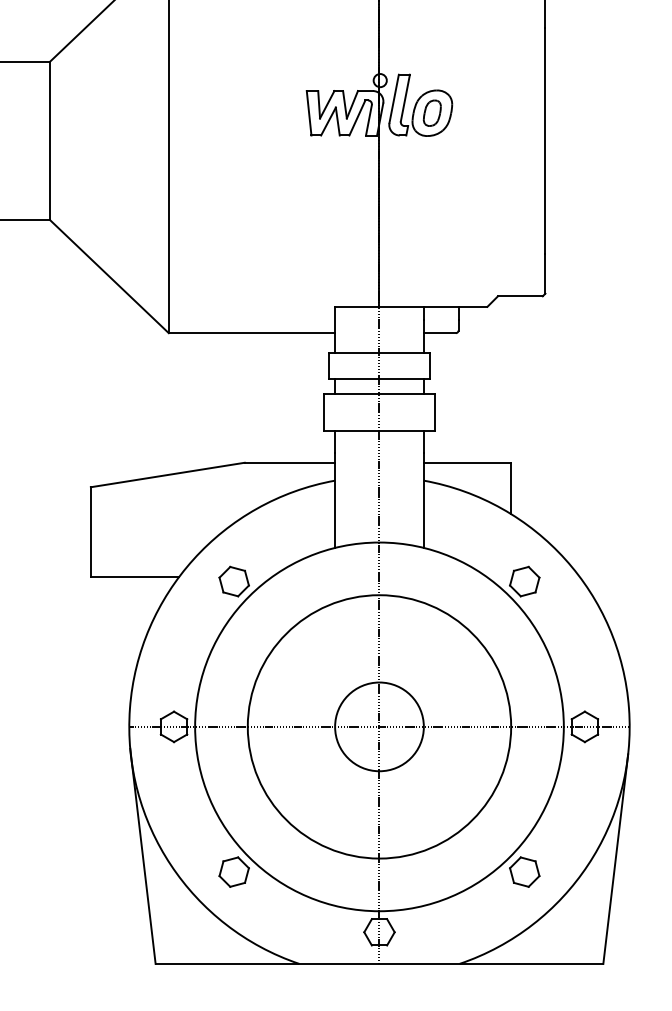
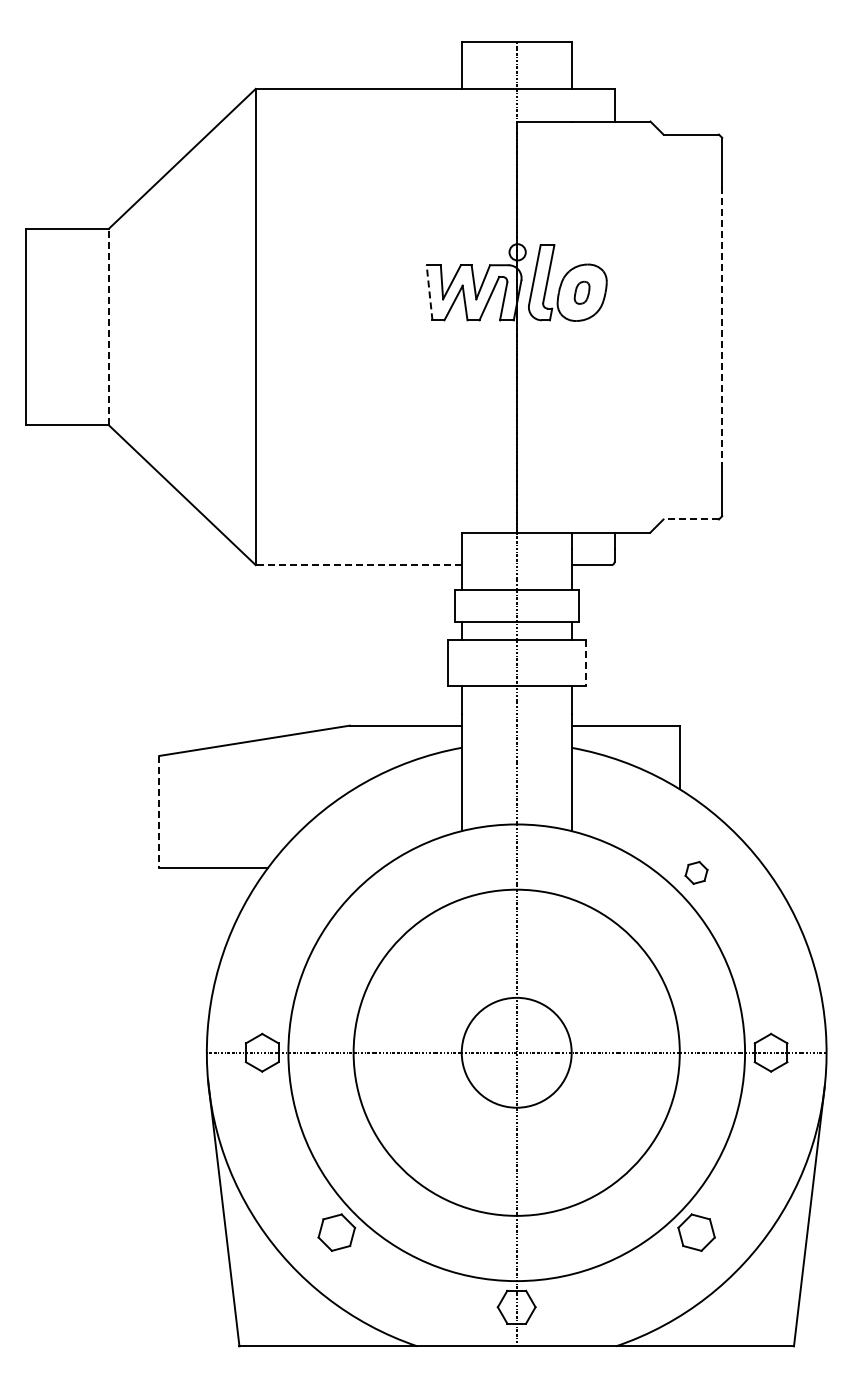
line: (309, 113) -> (429, 292), solid -> dashed
part: (431, 113) -> (581, 292), size x0.7
line: (50, 140) -> (109, 326), solid -> dashed
line: (545, 141) -> (722, 327), solid -> dashed
line: (520, 296) -> (691, 519), solid -> dashed
line: (251, 333) -> (358, 565), solid -> dashed
line: (435, 412) -> (585, 663), solid -> dashed
line: (91, 532) -> (159, 811), solid -> dashed
part: (233, 581) -> (336, 872), removed
part: (524, 581) -> (696, 872), size x0.6

